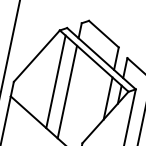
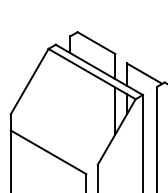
line: (55, 81) -> (55, 104), removed
line: (67, 91) -> (70, 112), removed

